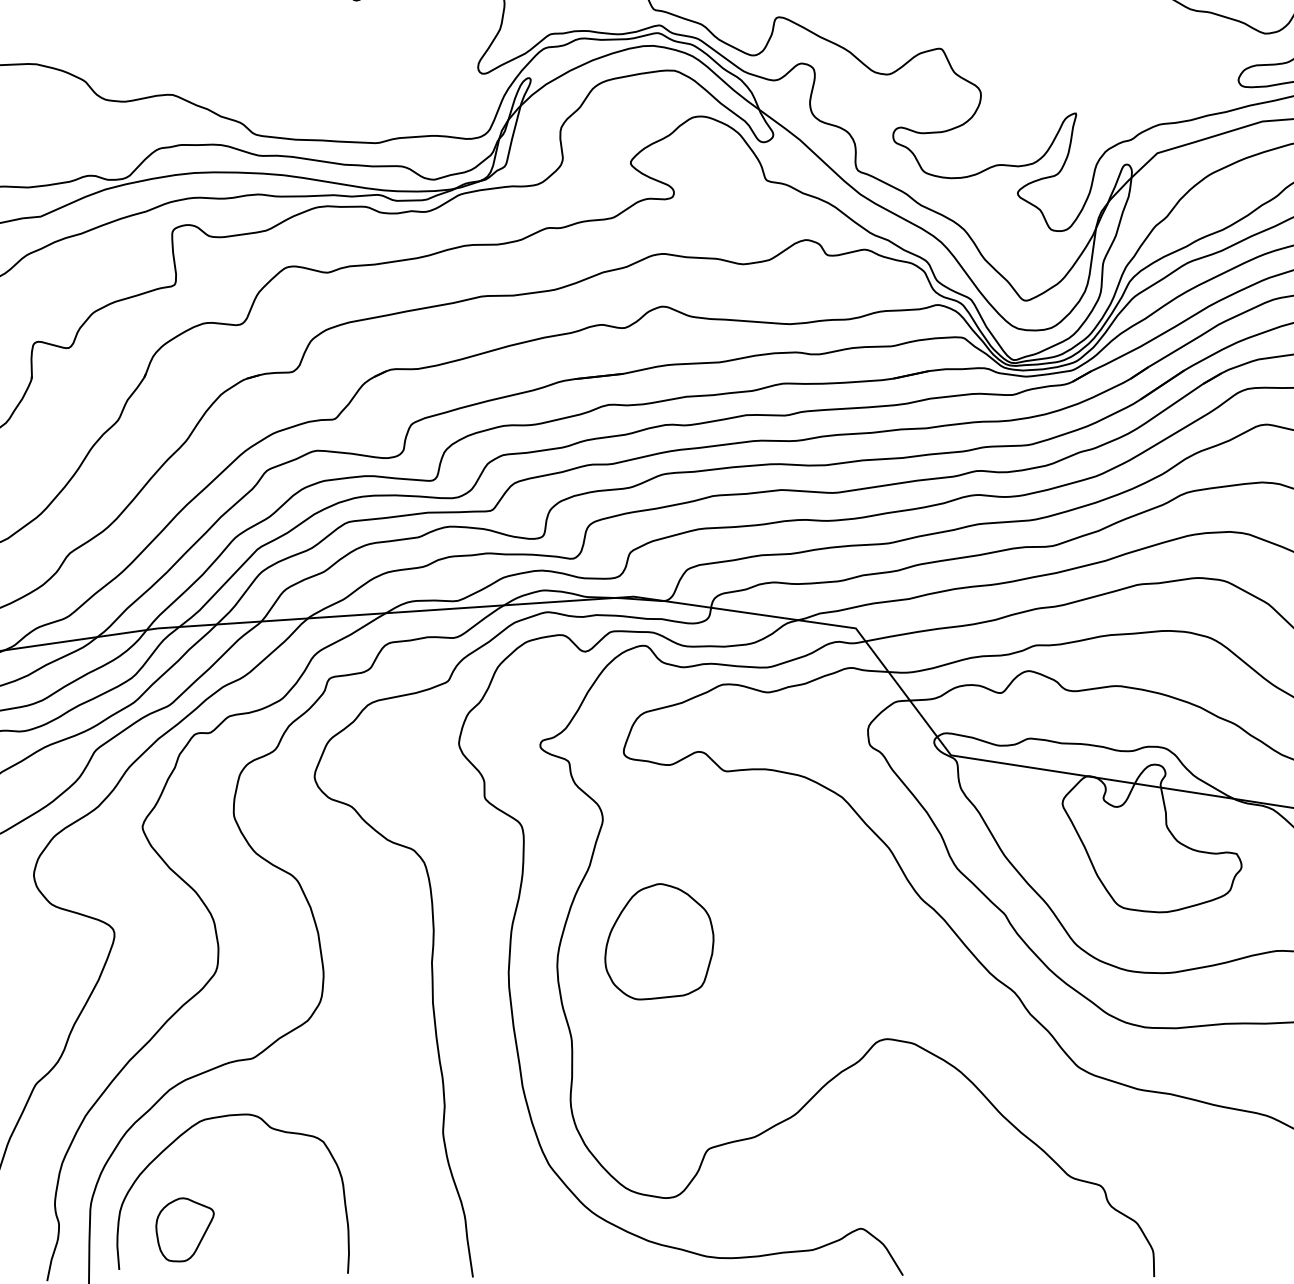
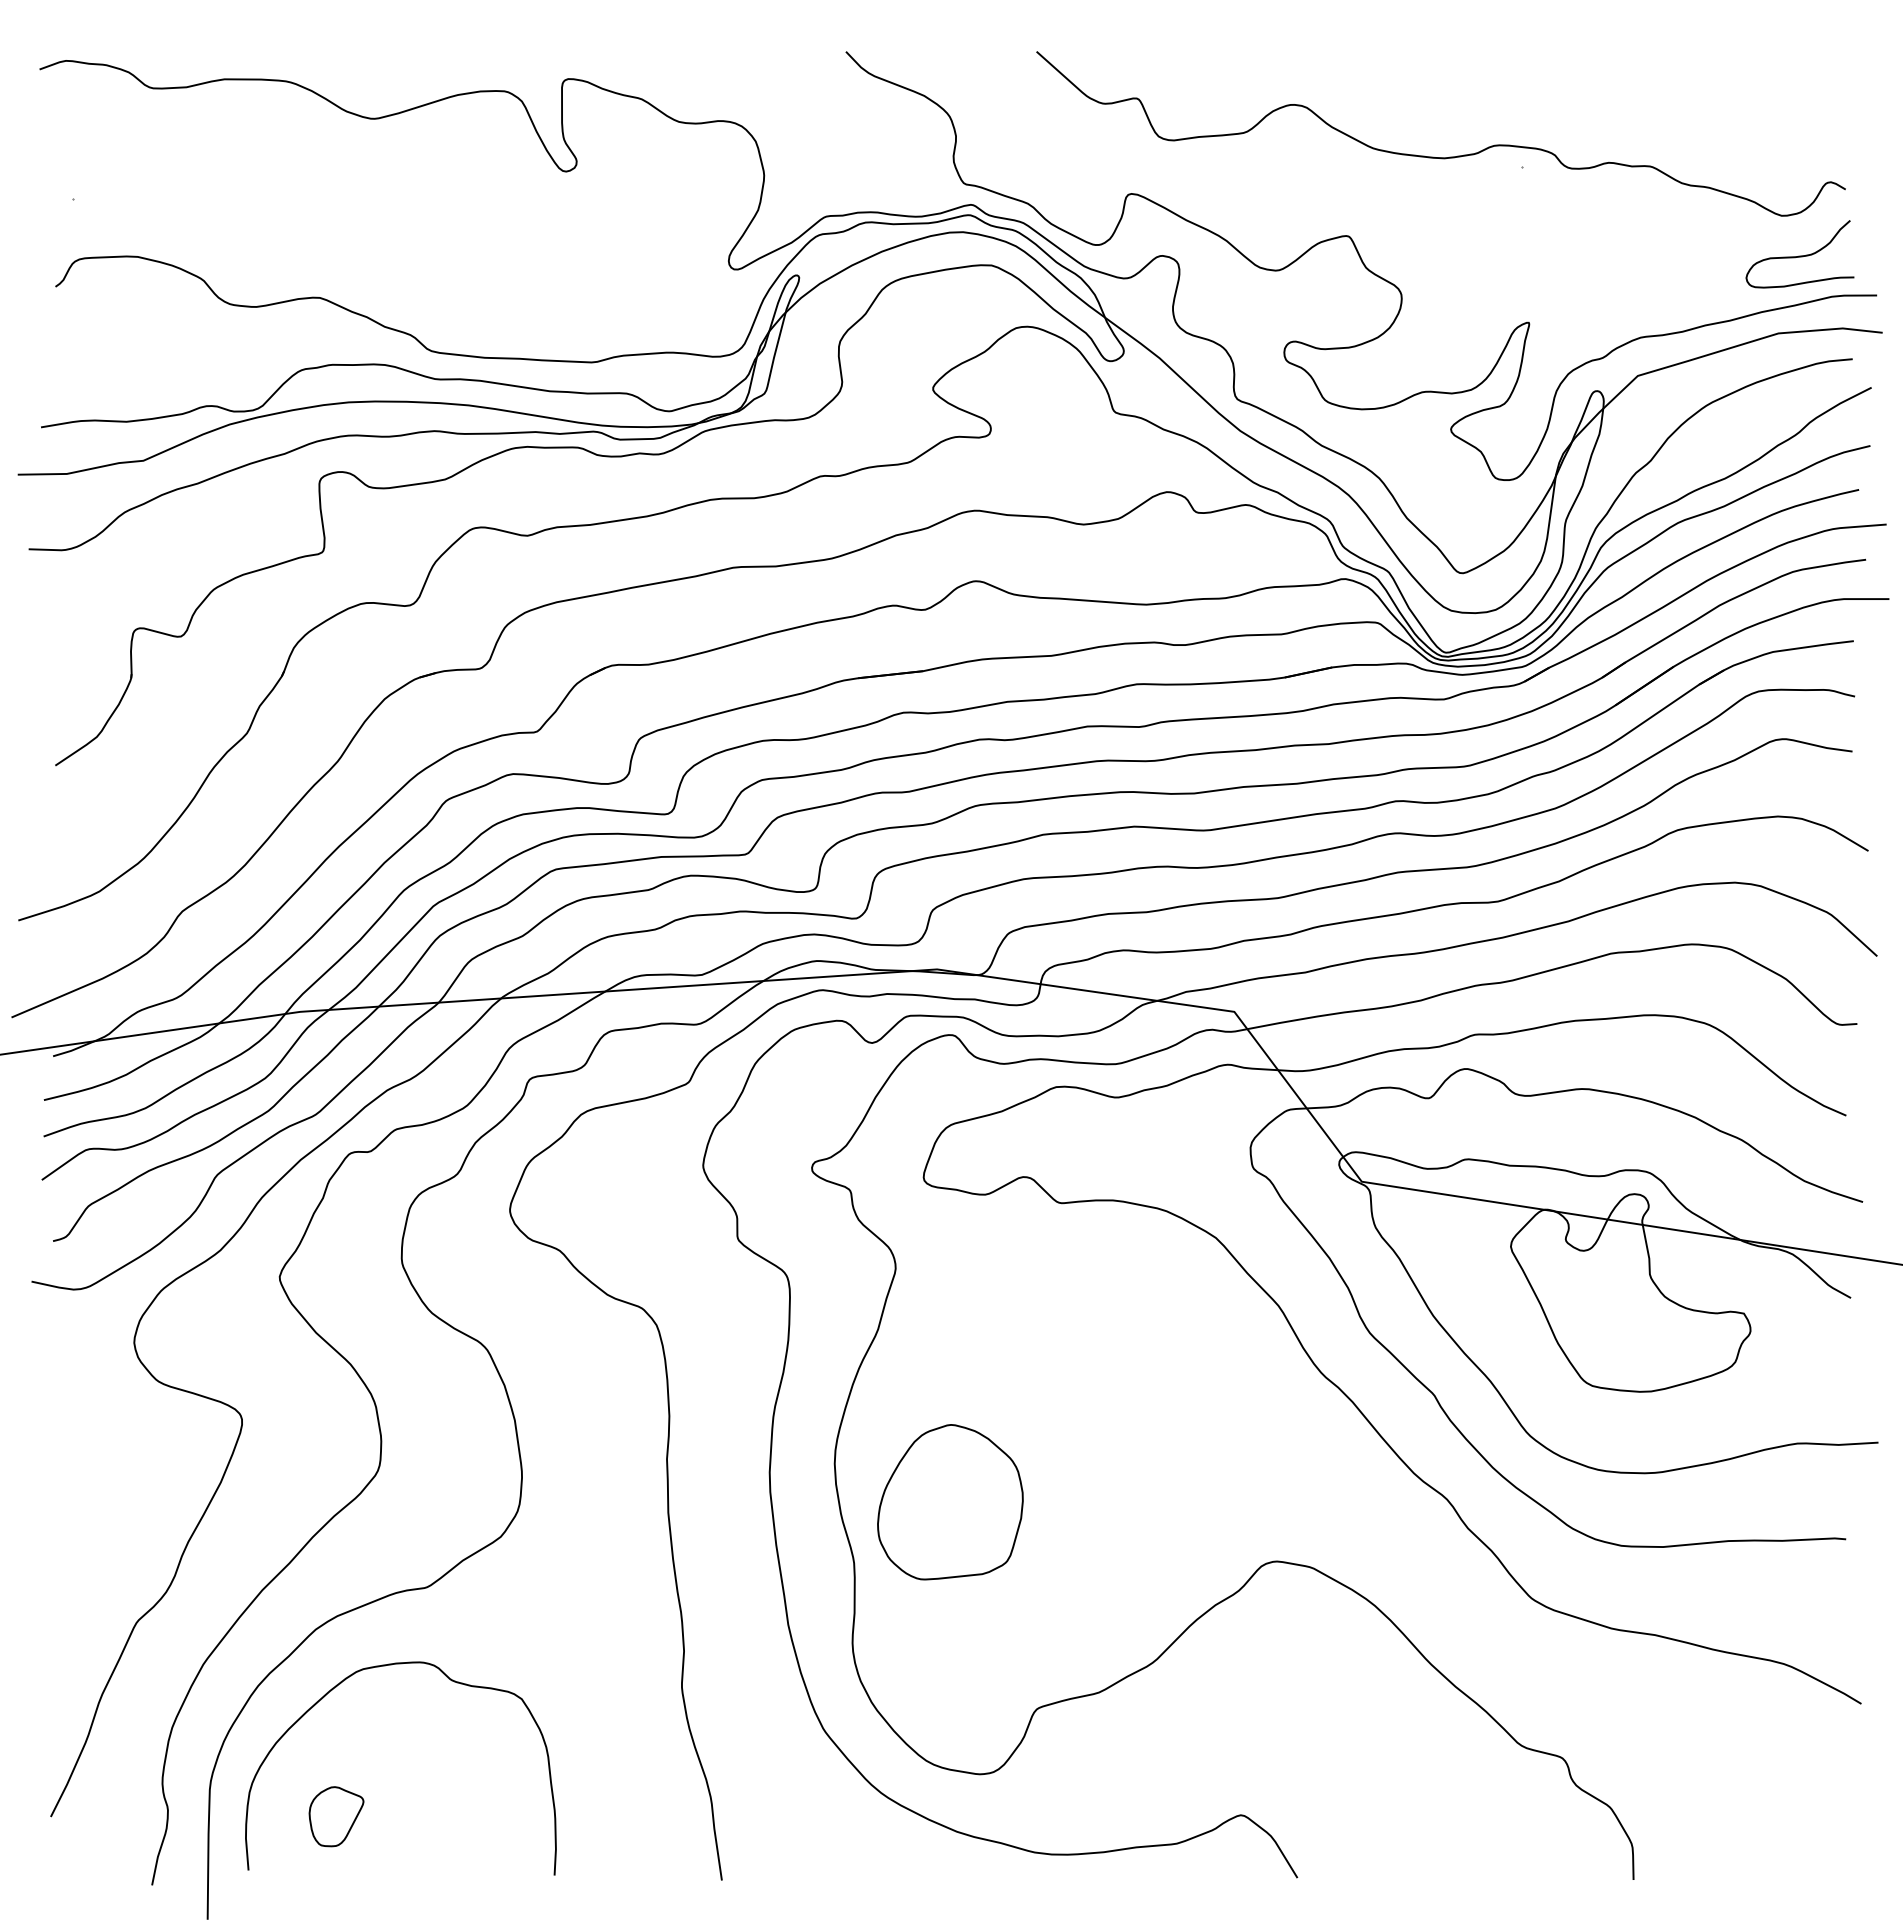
part: (659, 941) -> (950, 1502), moved
part: (185, 1229) -> (336, 1816), size x0.7

